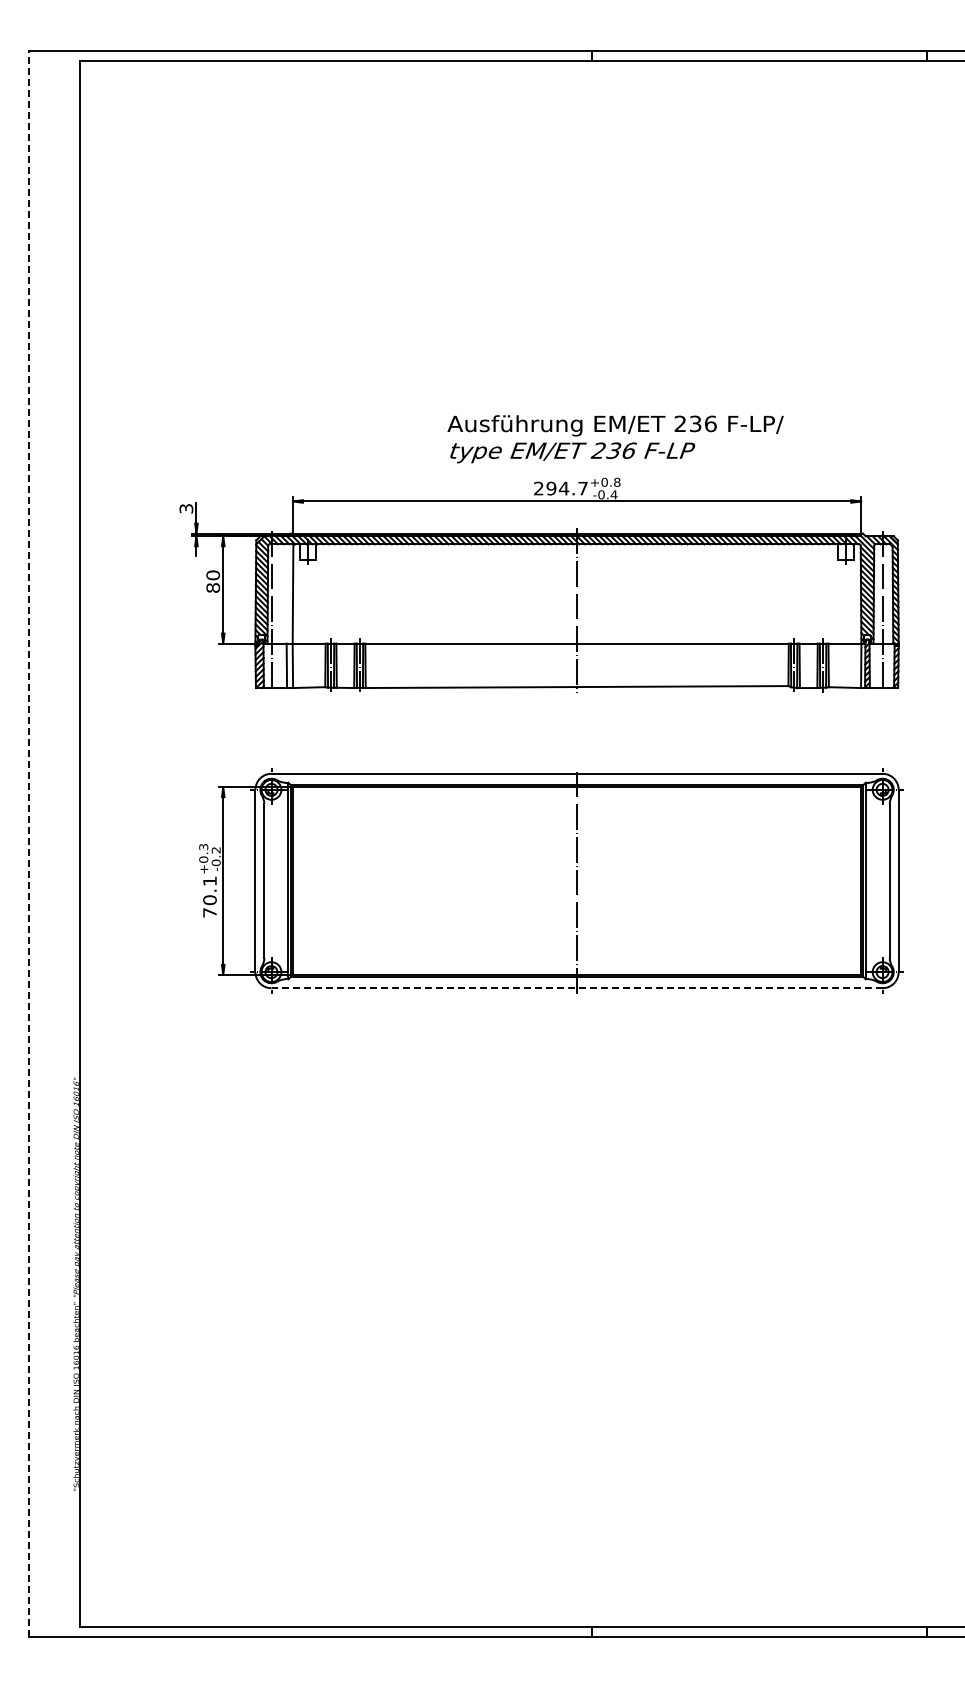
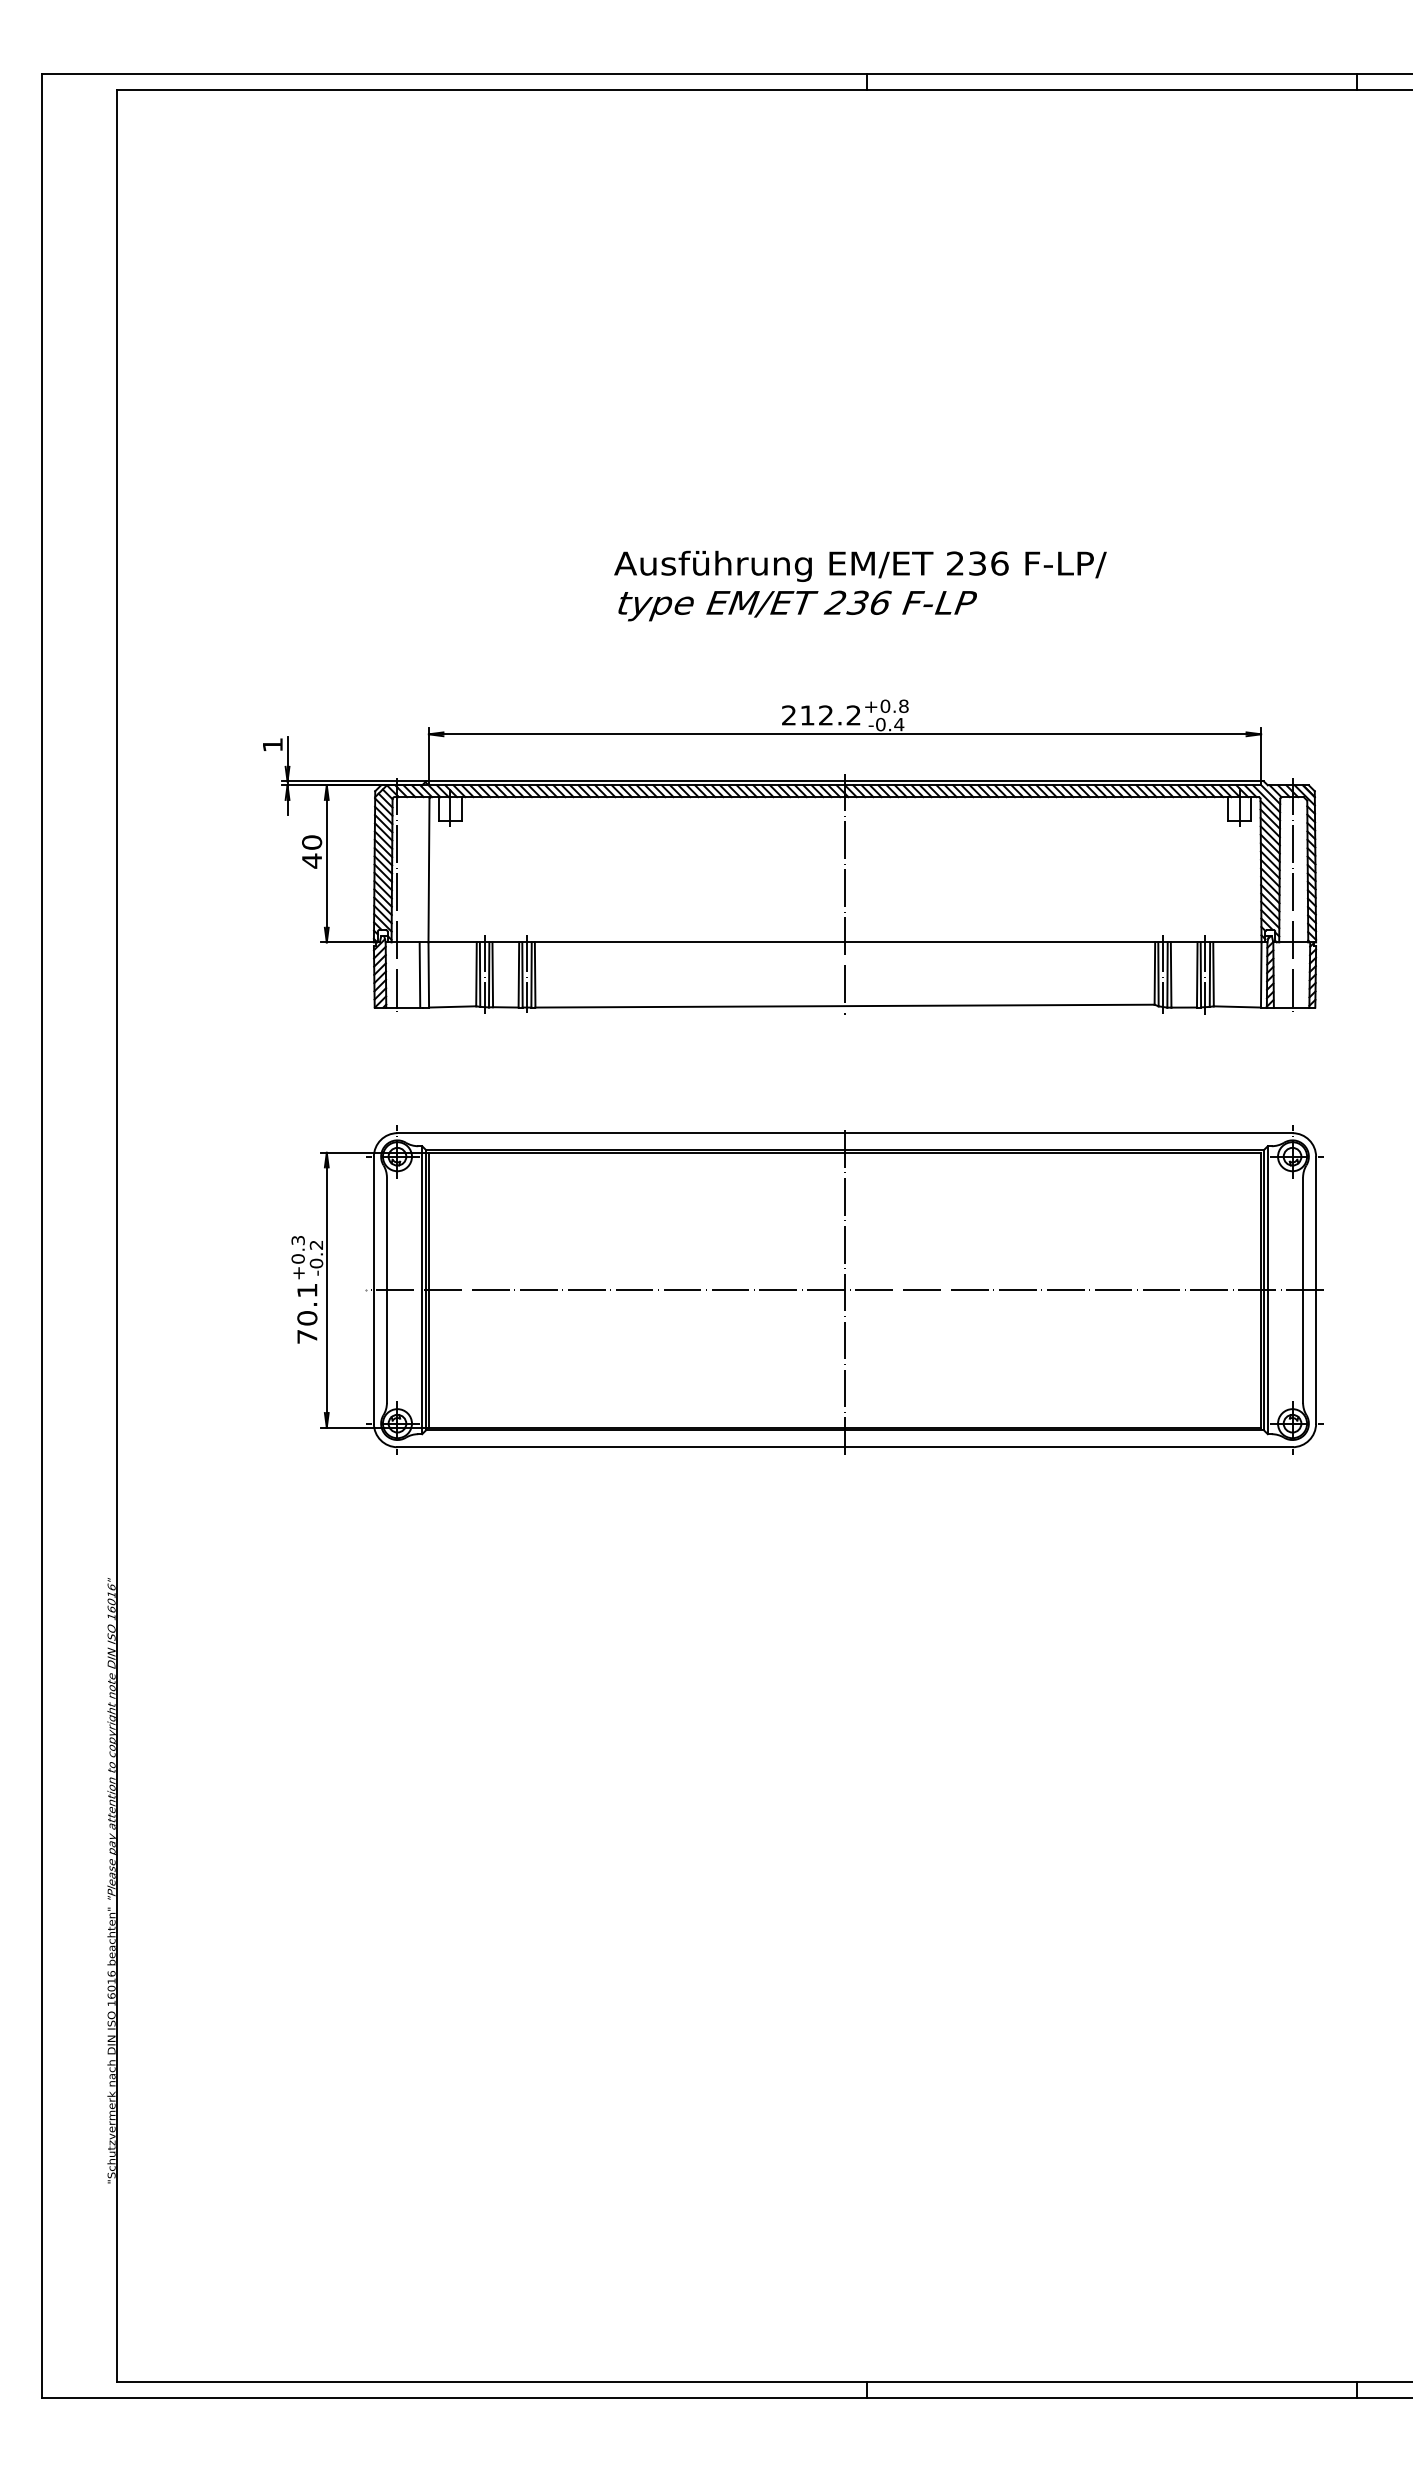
text: (615, 439) -> (860, 586), moved
text: (566, 488) -> (829, 715), 294.7 -> 212.2
text: (186, 508) -> (272, 744), 3 -> 1
text: (213, 587) -> (312, 860), 80 -> 40
line: (28, 843) -> (41, 1235), dashed -> solid
line: (577, 881) -> (845, 1290), added
line: (577, 988) -> (845, 1447), dashed -> solid

